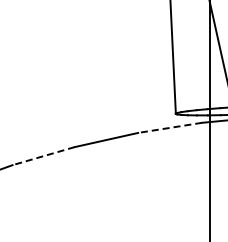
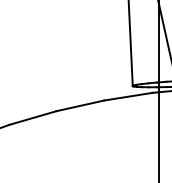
line: (169, 127) -> (127, 96), dashed -> solid
line: (43, 156) -> (32, 118), dashed -> solid

